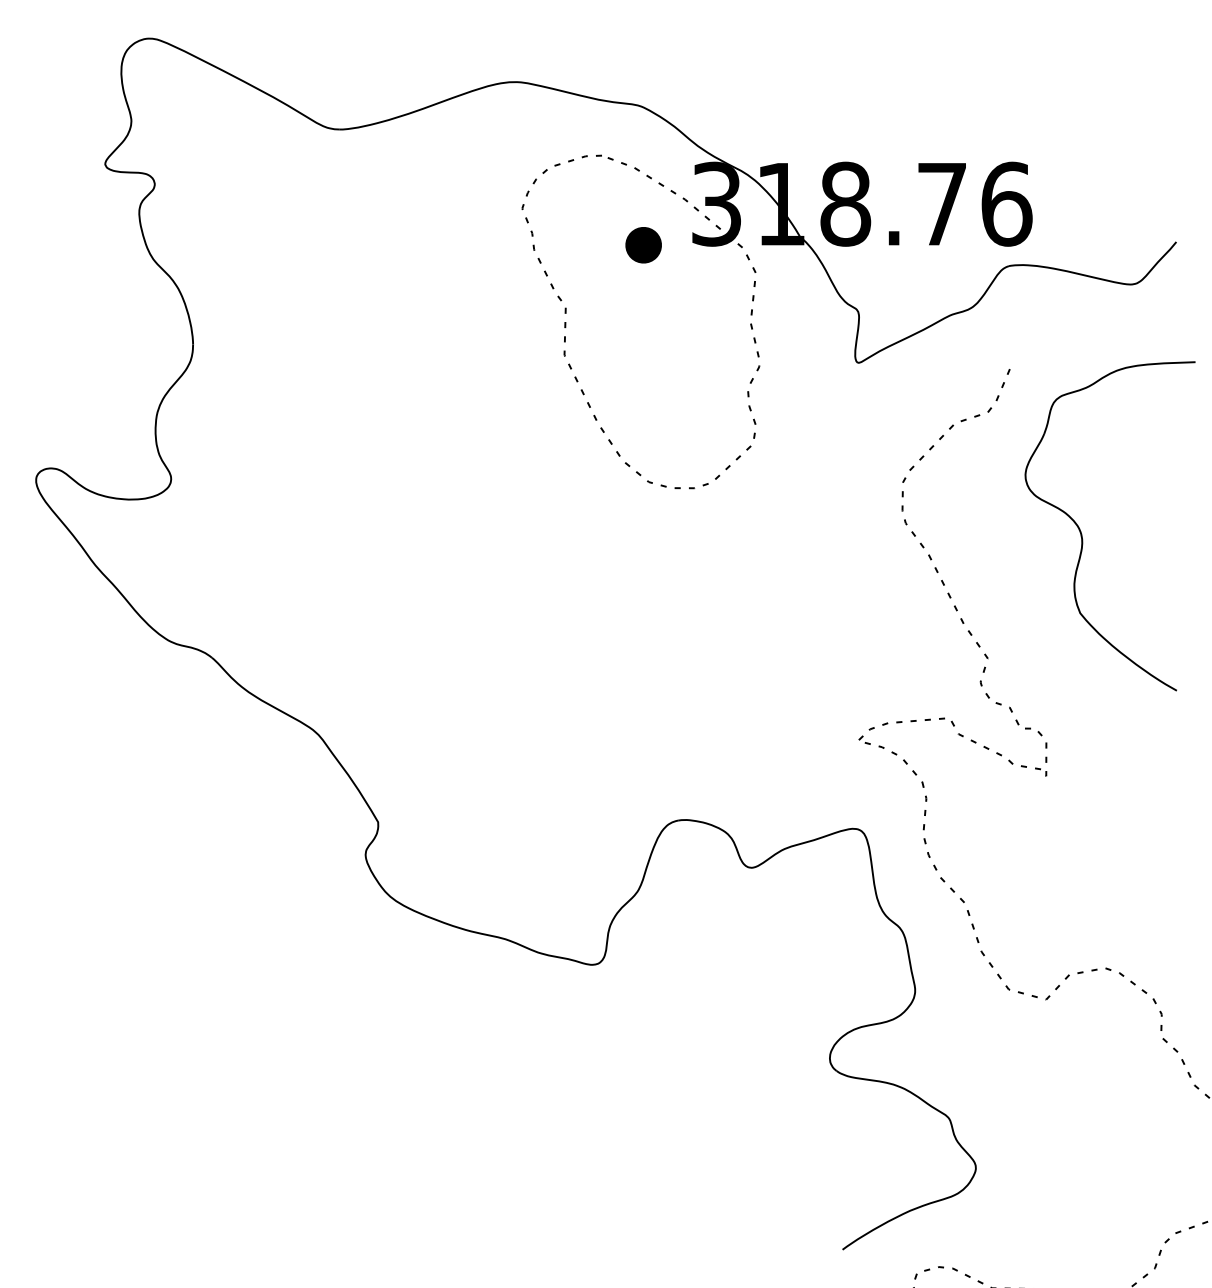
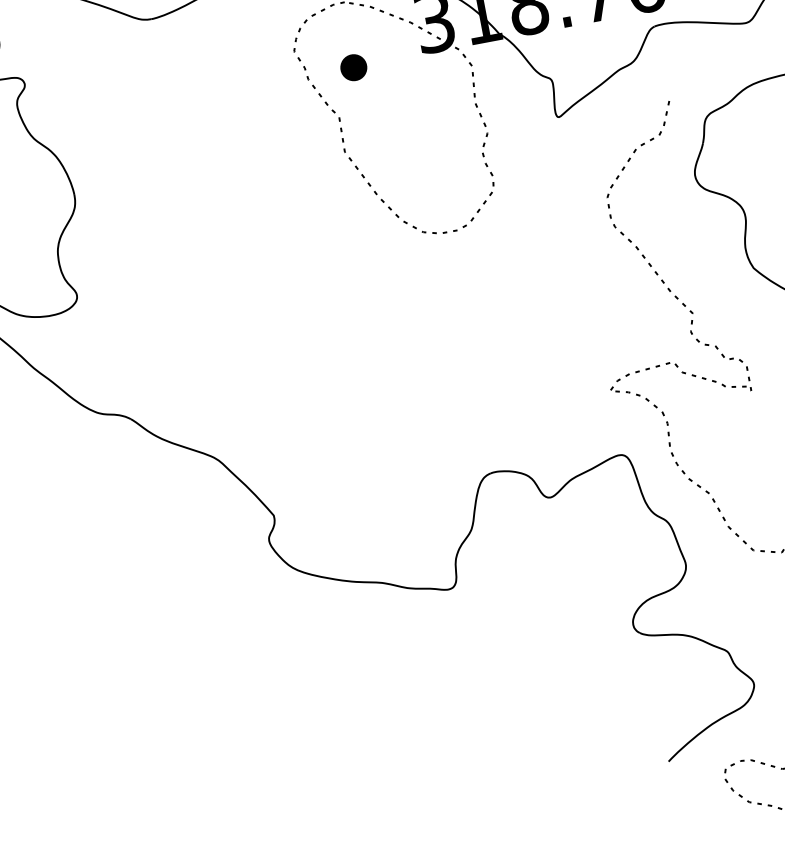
part: (643, 245) -> (353, 67), moved

